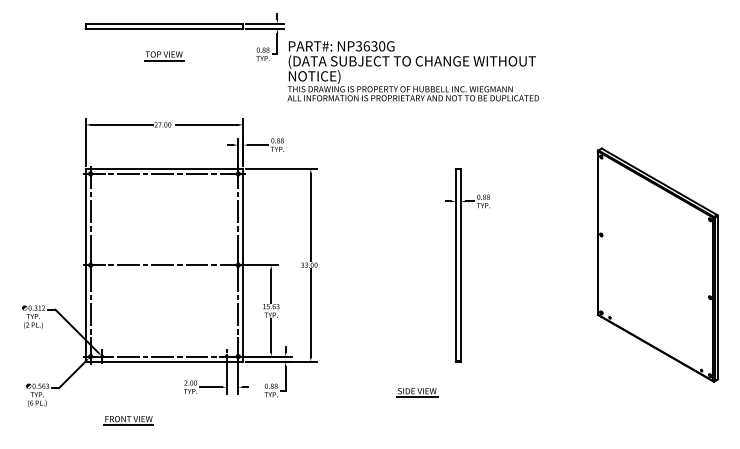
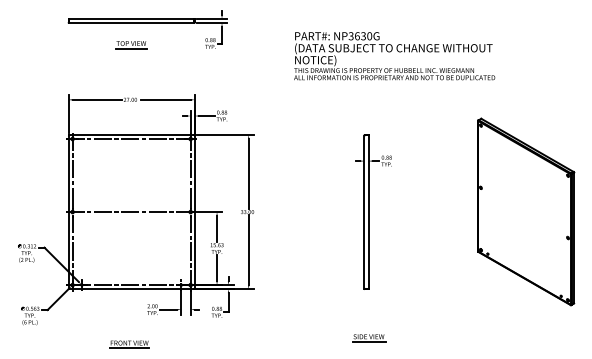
text: (413, 71) -> (394, 56), moved
part: (417, 392) -> (369, 337), moved
part: (128, 420) -> (129, 344), moved

